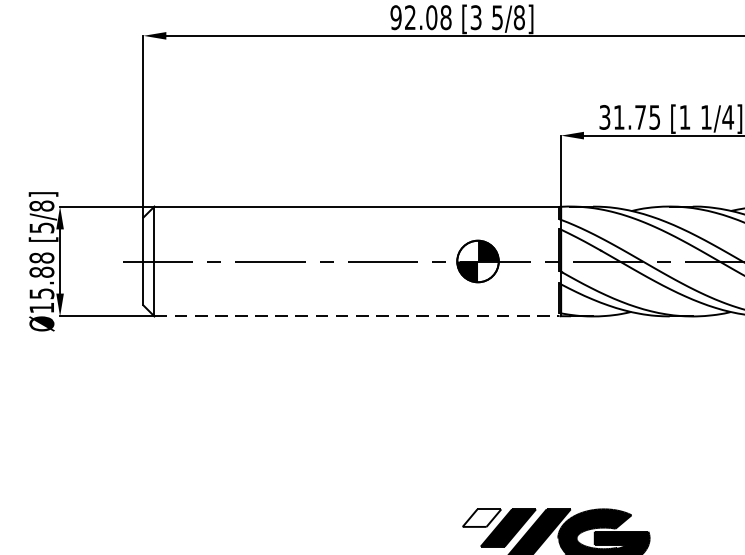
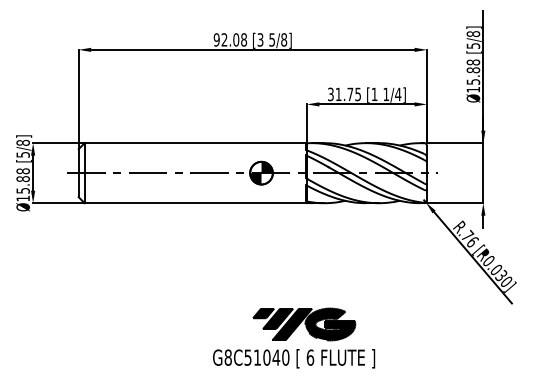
line: (357, 316) -> (195, 203), dashed -> solid
fill: (481, 518) -> (263, 313), added

